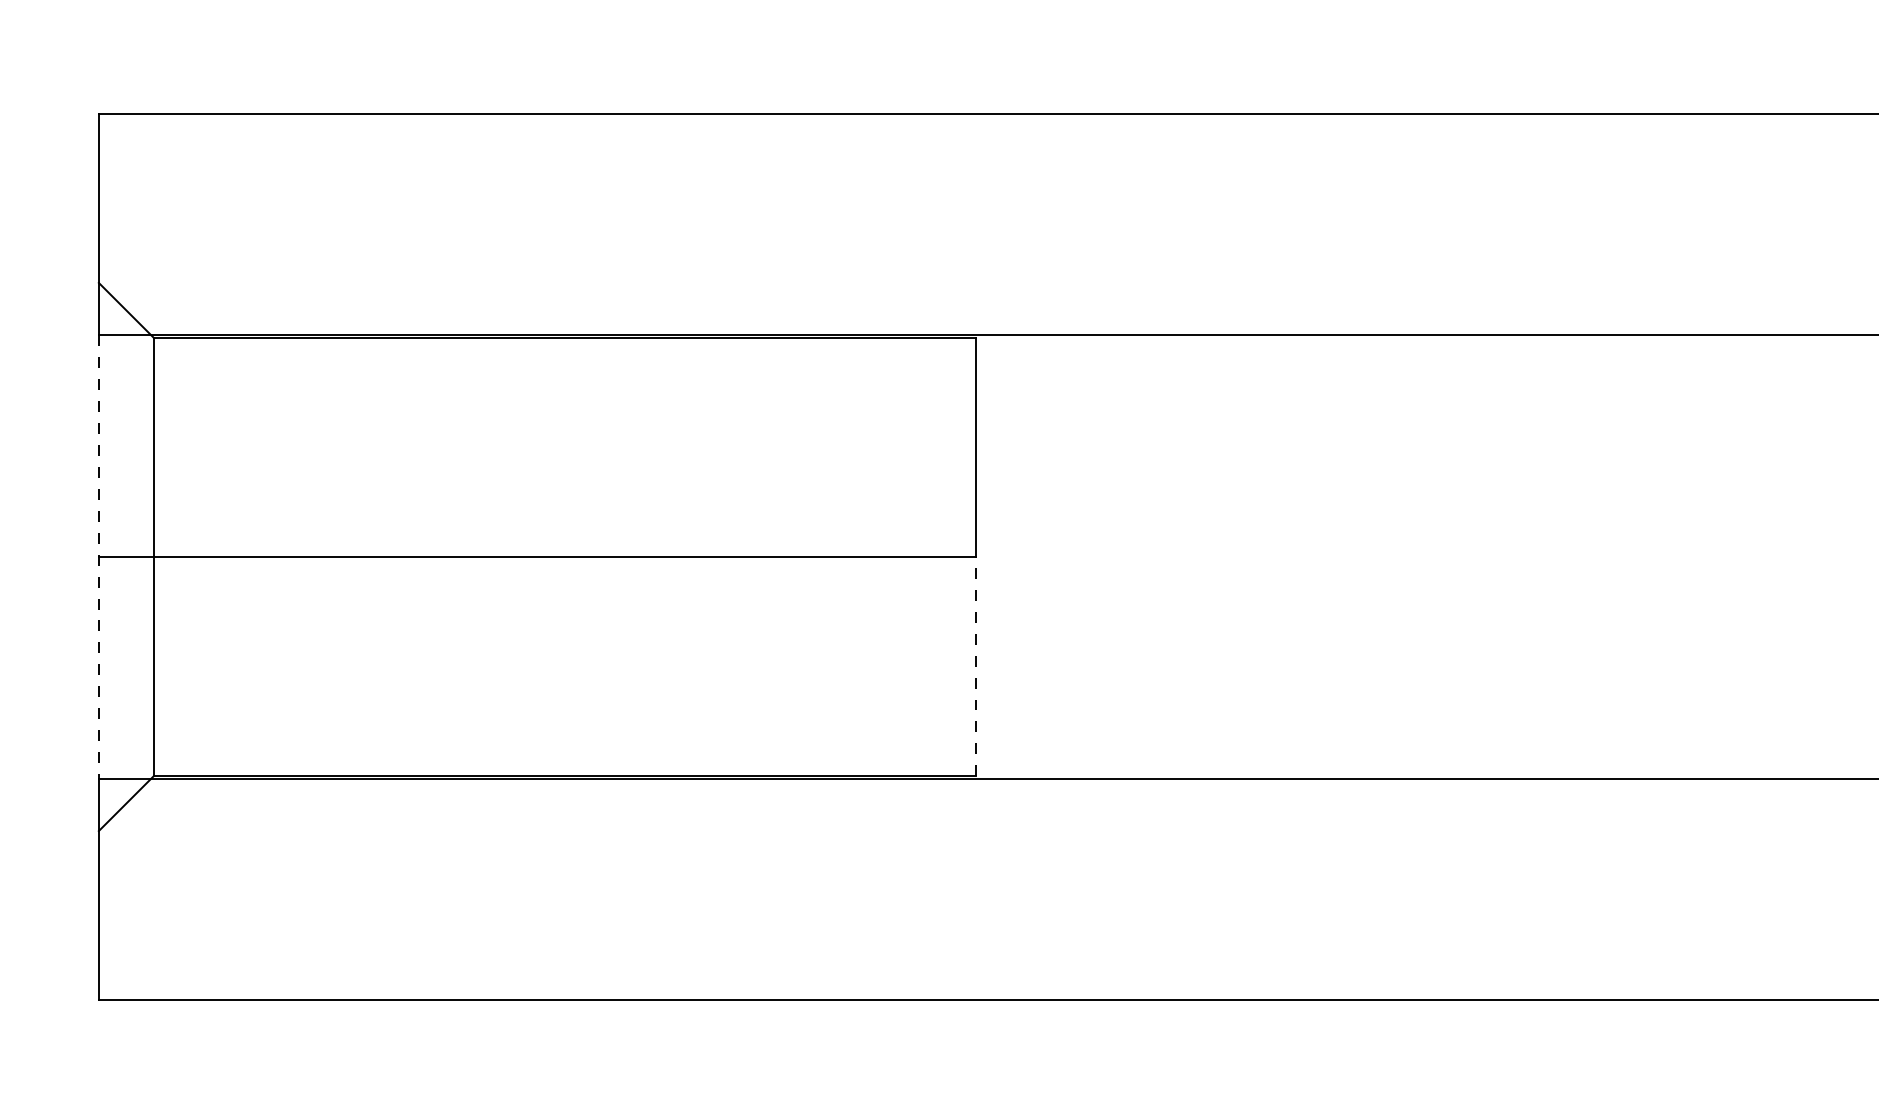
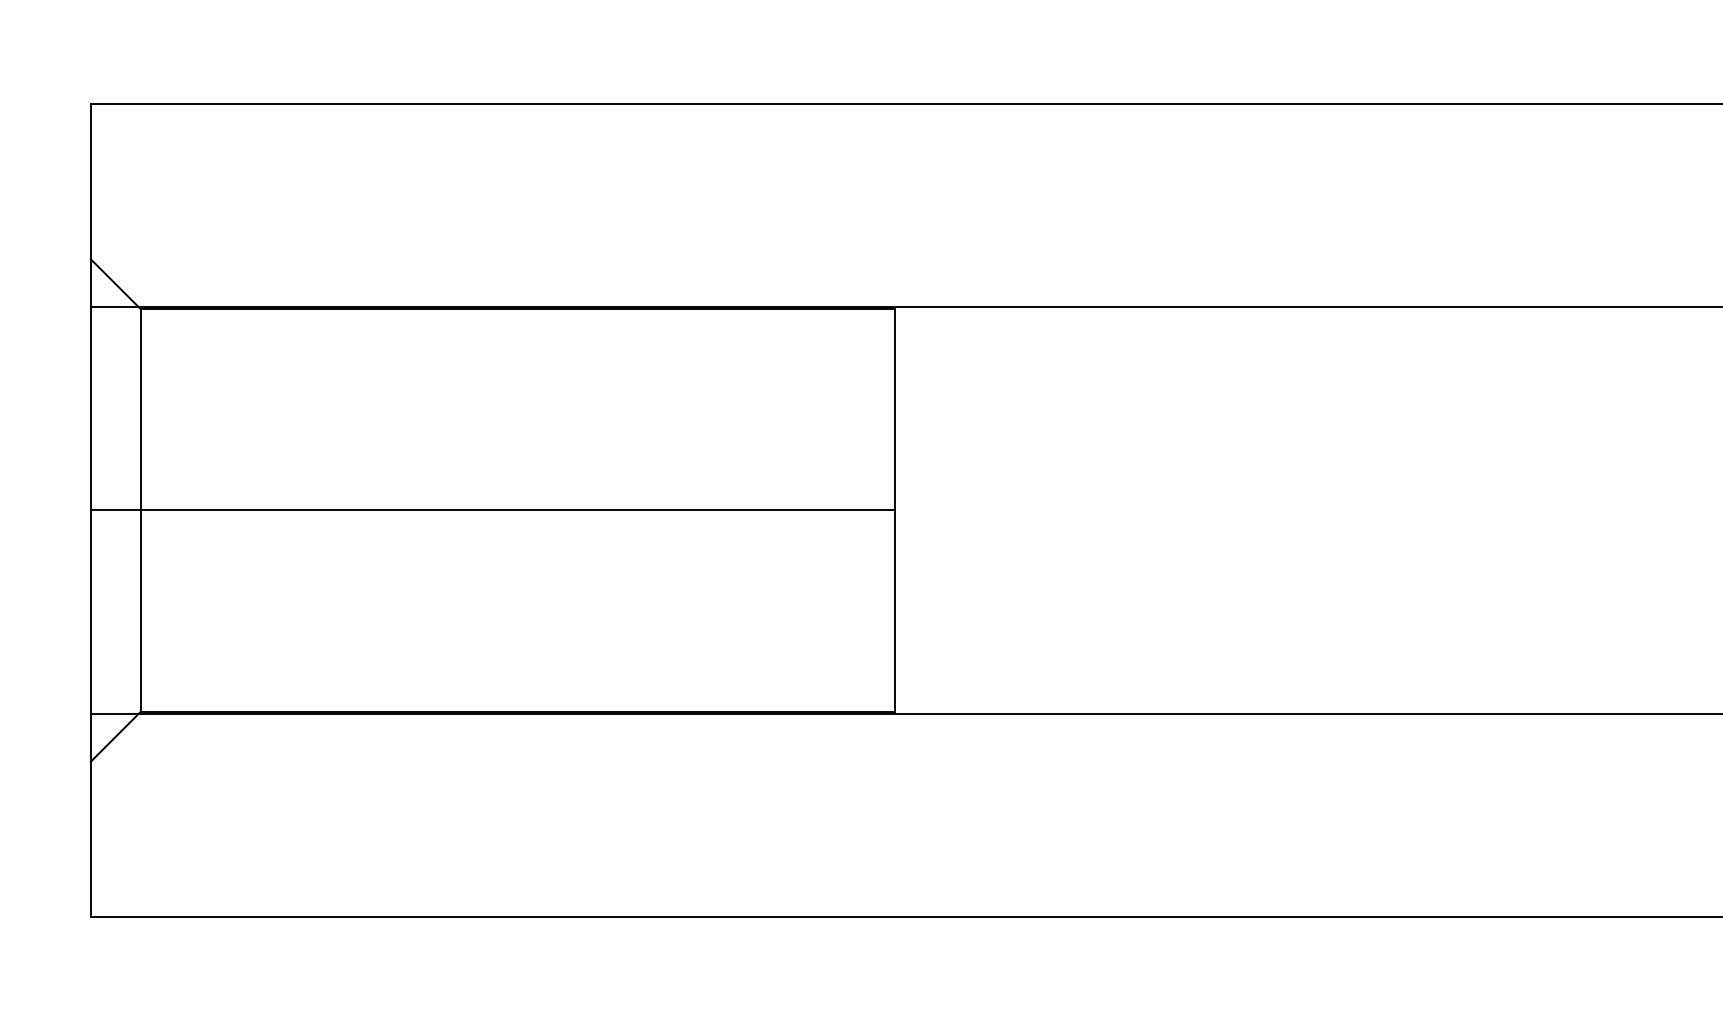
line: (98, 557) -> (90, 510), dashed -> solid
line: (975, 666) -> (894, 610), dashed -> solid

